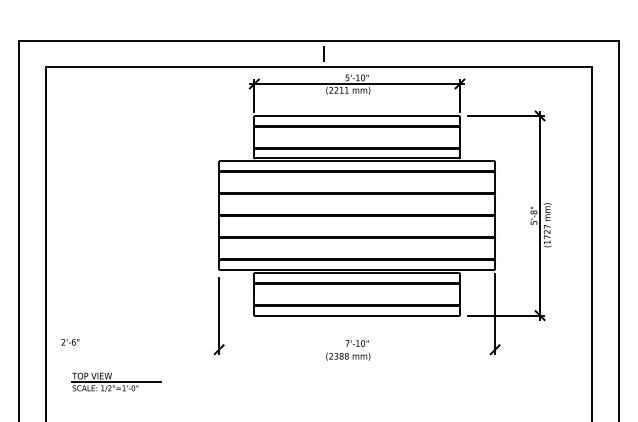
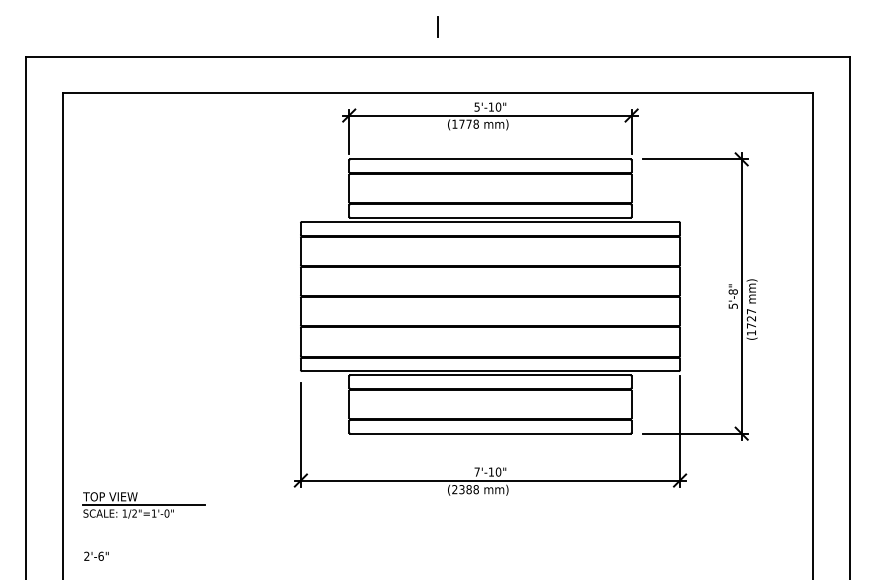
line: (323, 53) -> (437, 26), moved
text: (339, 89) -> (465, 123), (2211 -> (1778
text: (70, 341) -> (96, 555), moved
line: (357, 349) -> (490, 480), added
part: (116, 382) -> (143, 505), moved

